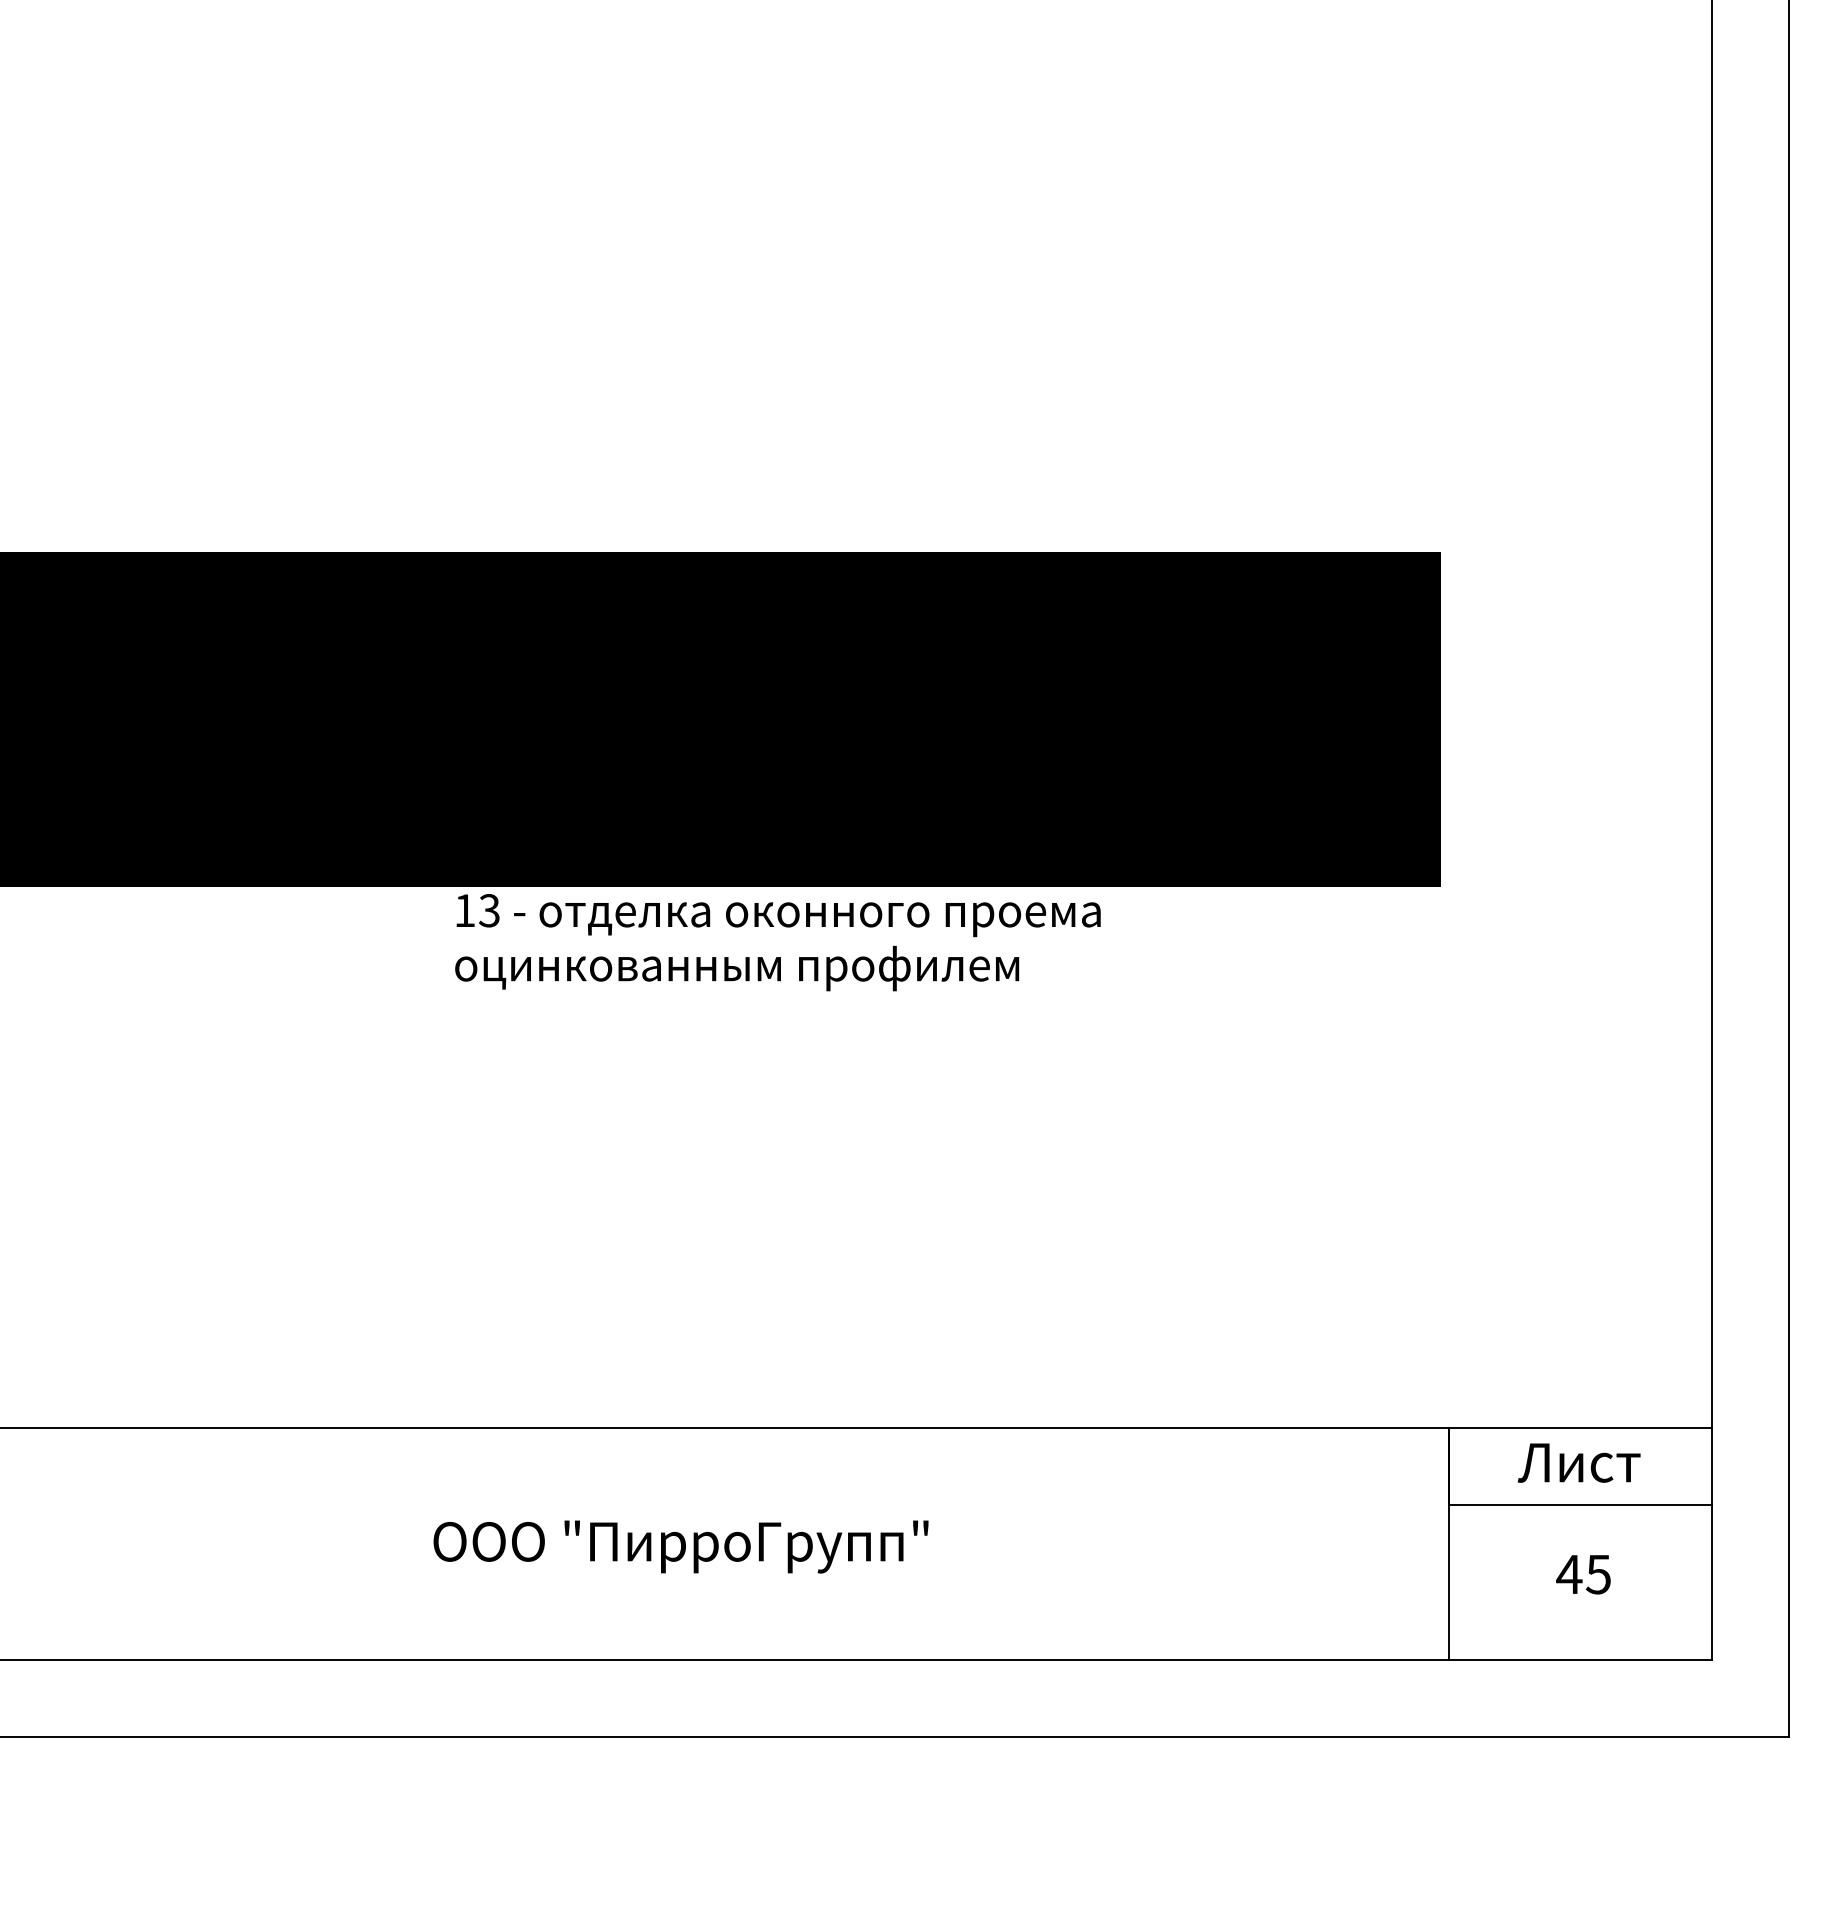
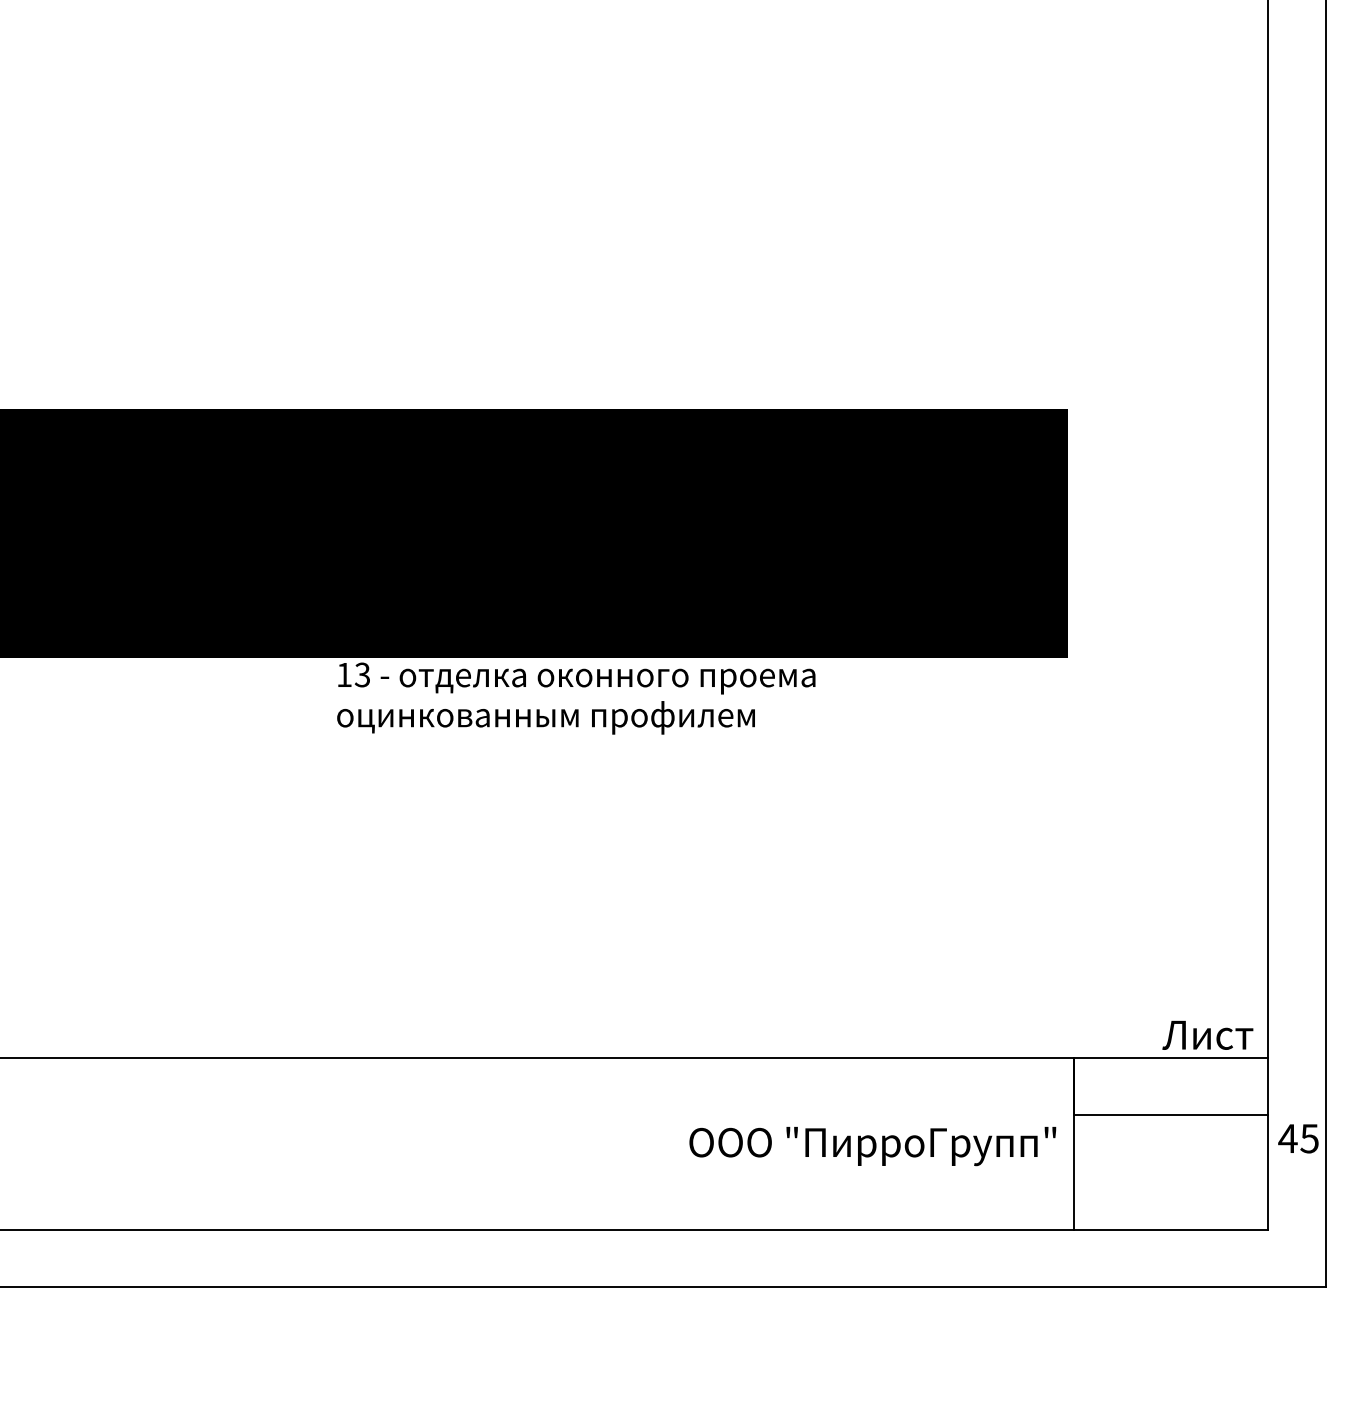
text: (1578, 1462) -> (1207, 1034), moved
text: (680, 1546) -> (872, 1146), moved
text: (1583, 1574) -> (1298, 1138), moved

